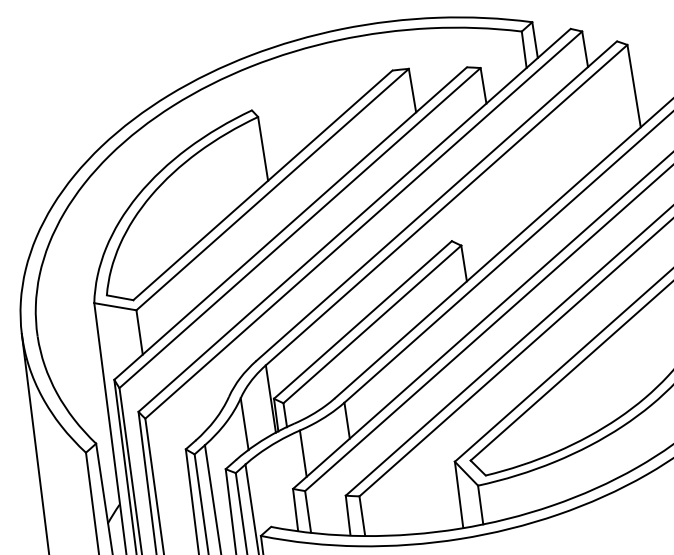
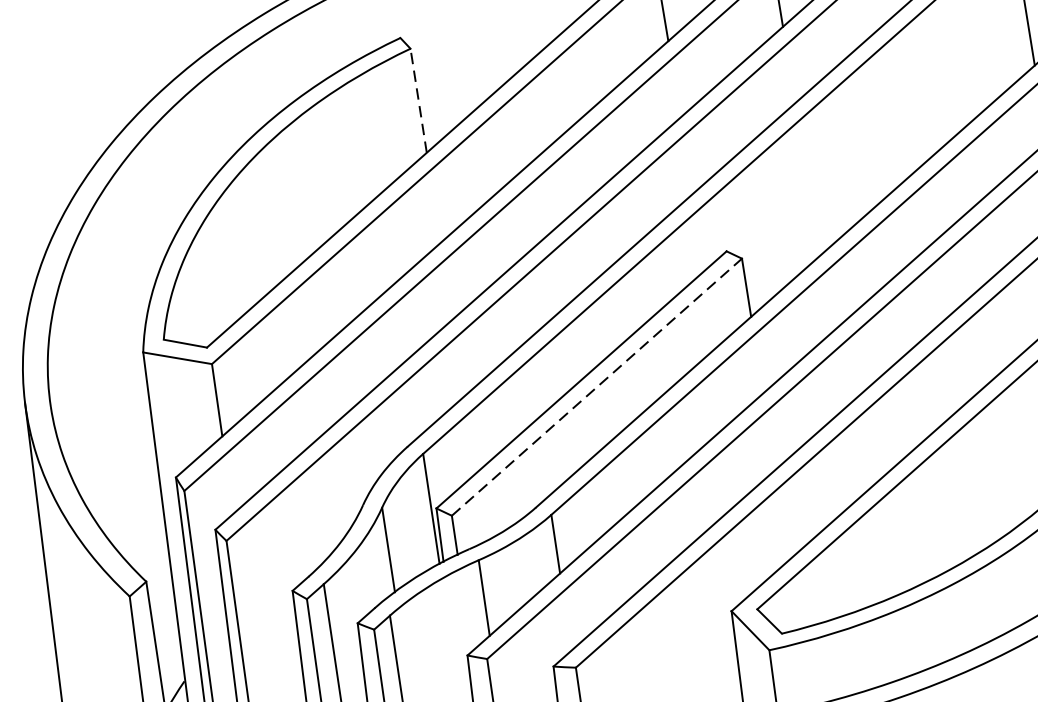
line: (263, 148) -> (419, 100), solid -> dashed
line: (372, 324) -> (597, 387), solid -> dashed

